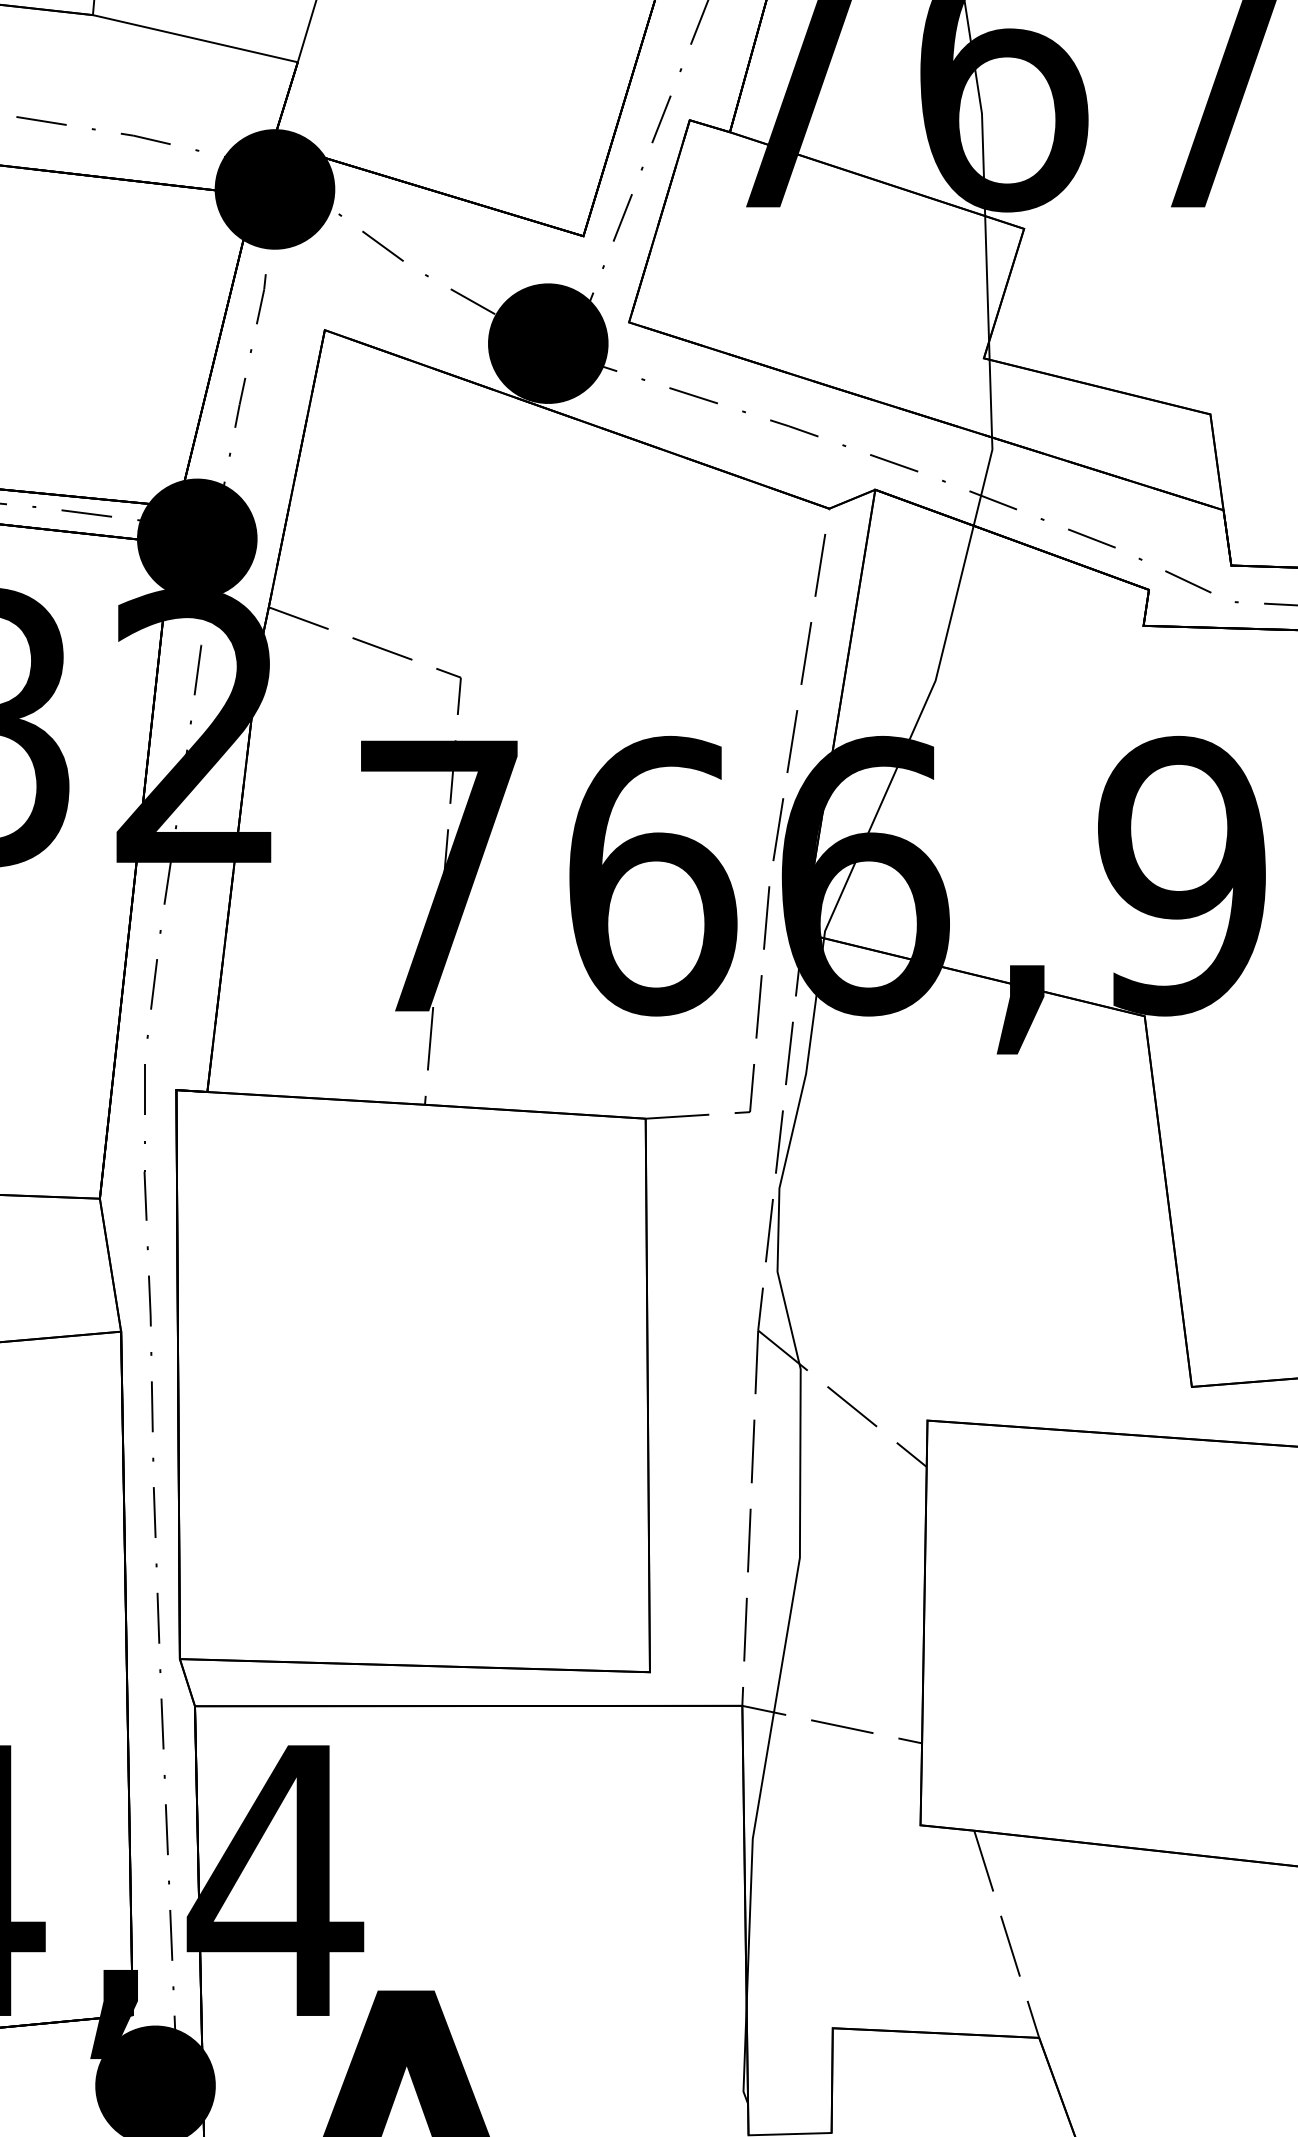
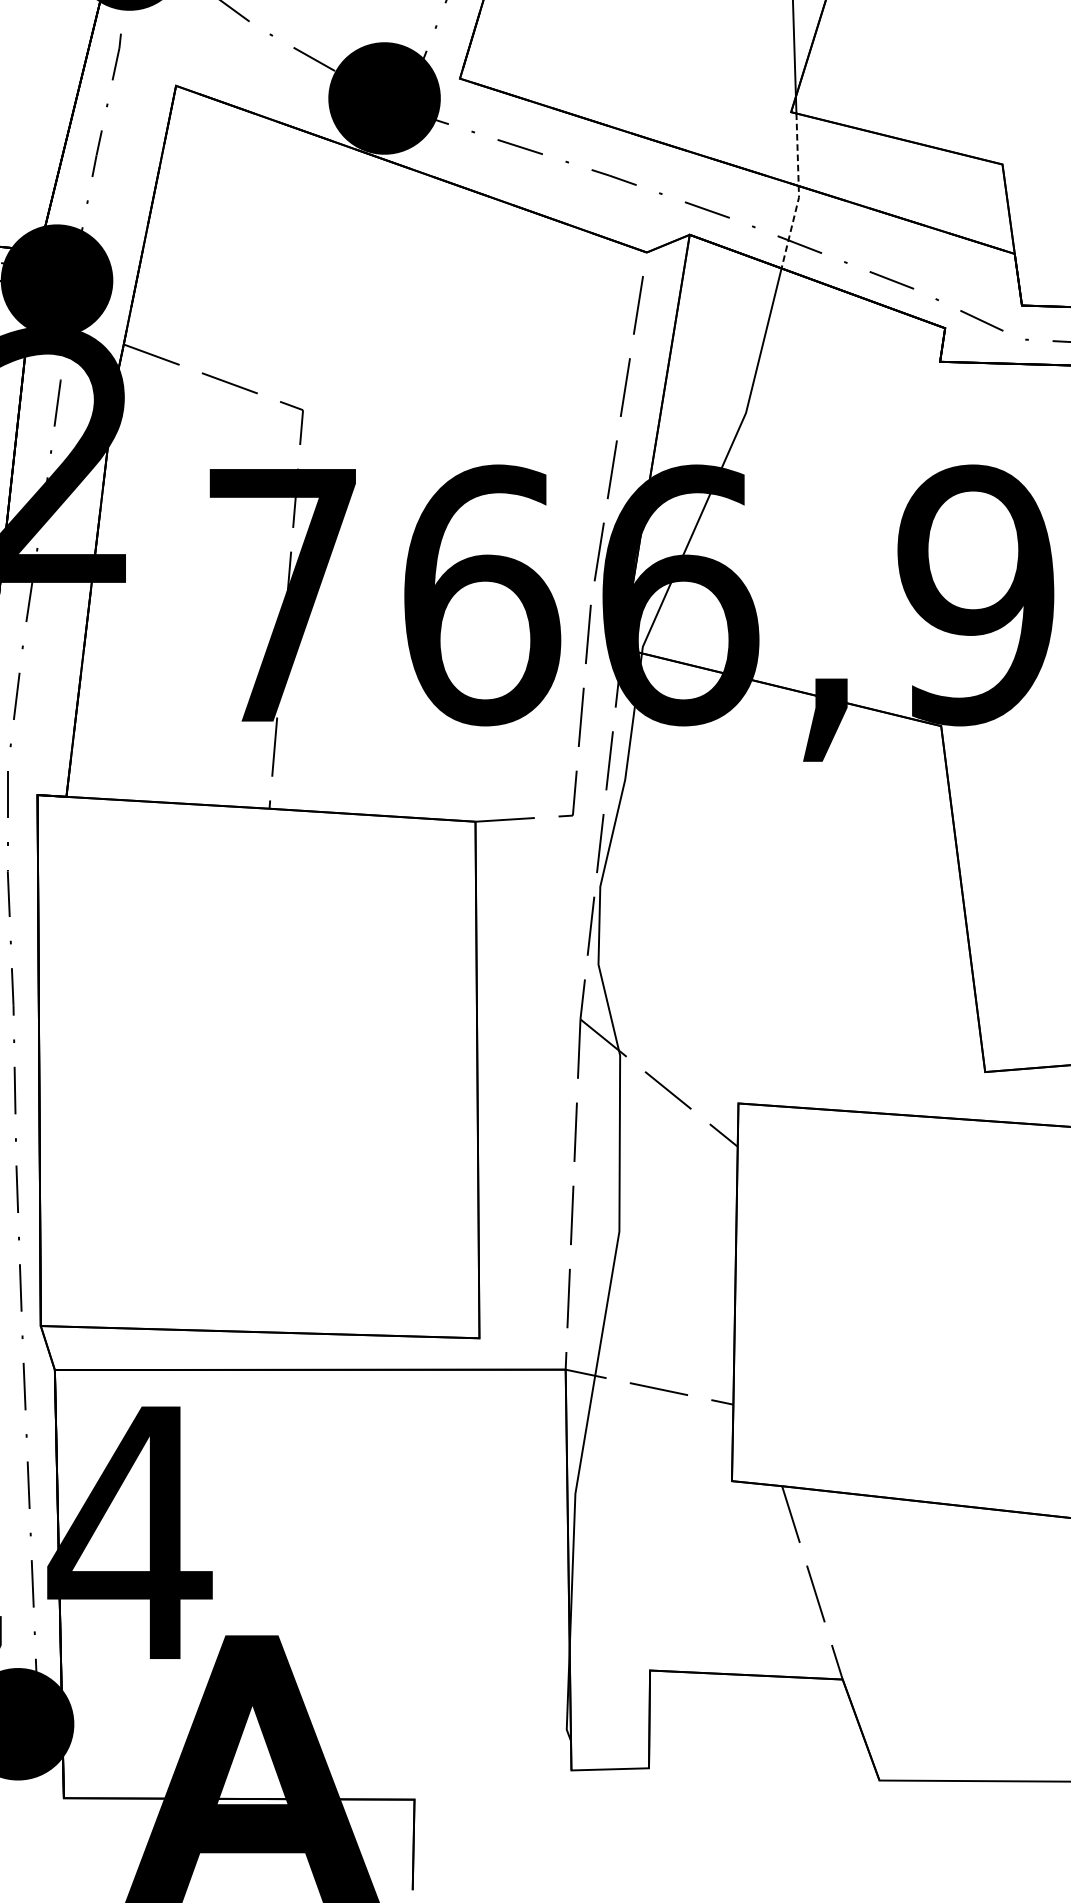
line: (992, 444) -> (799, 192), solid -> dashed

